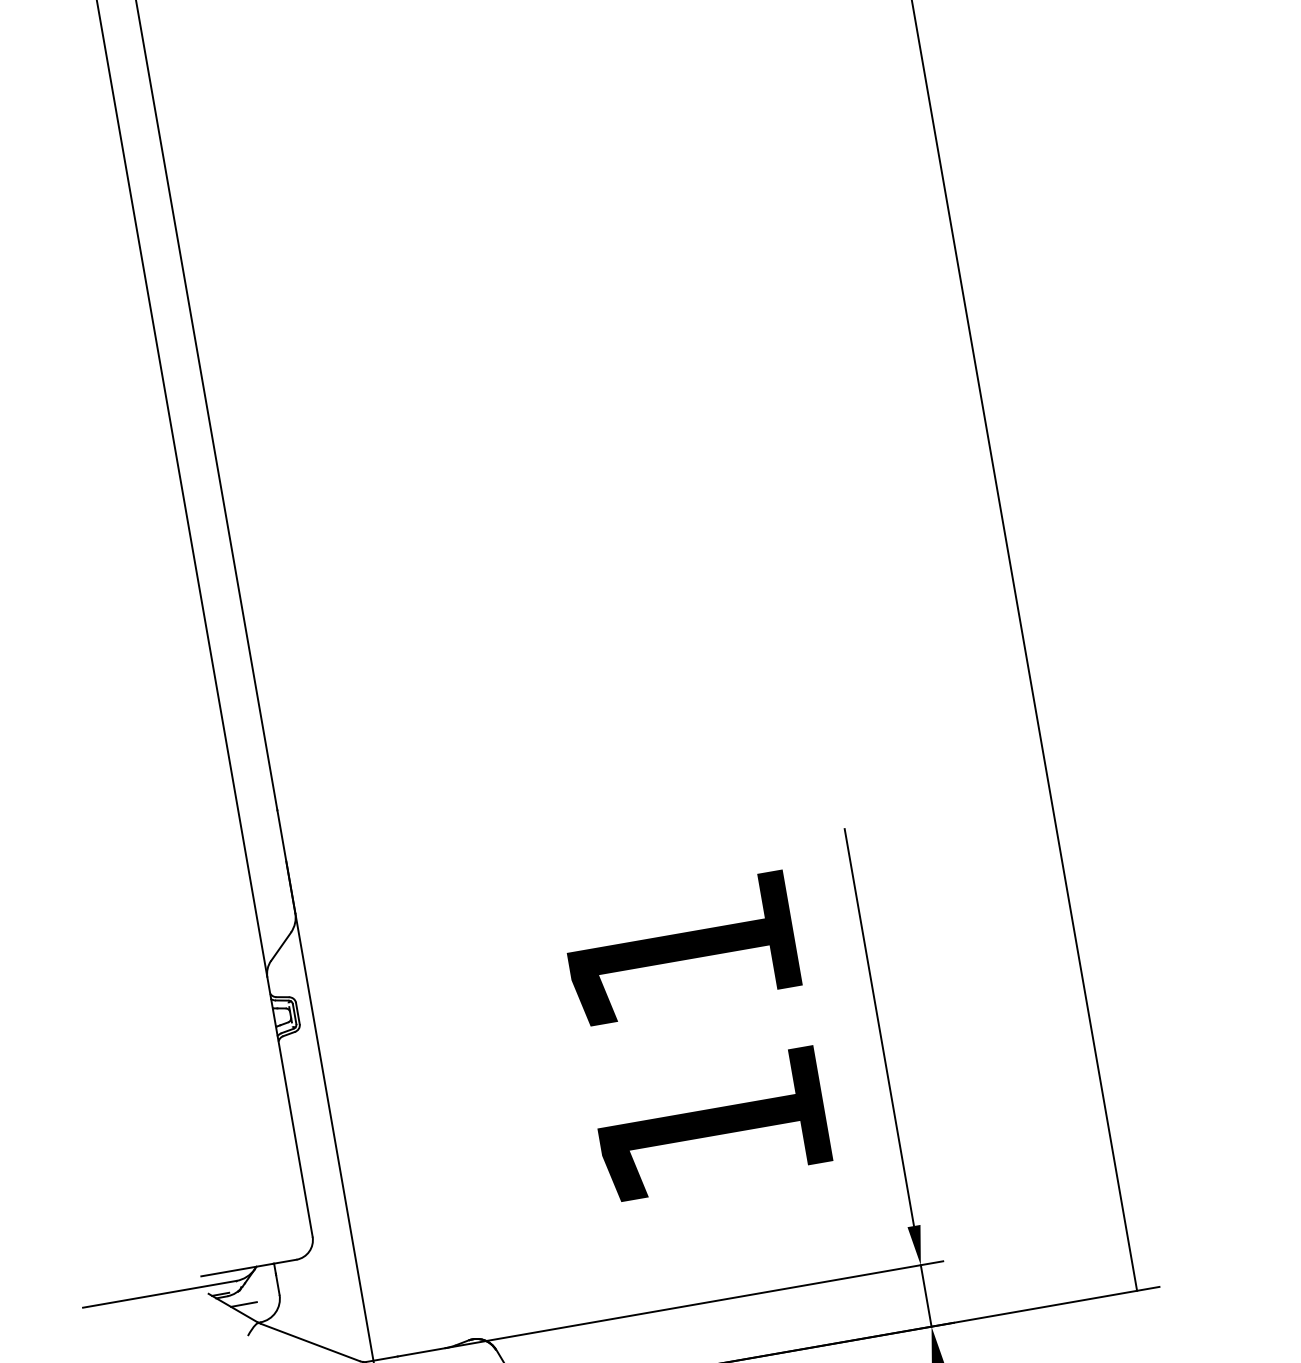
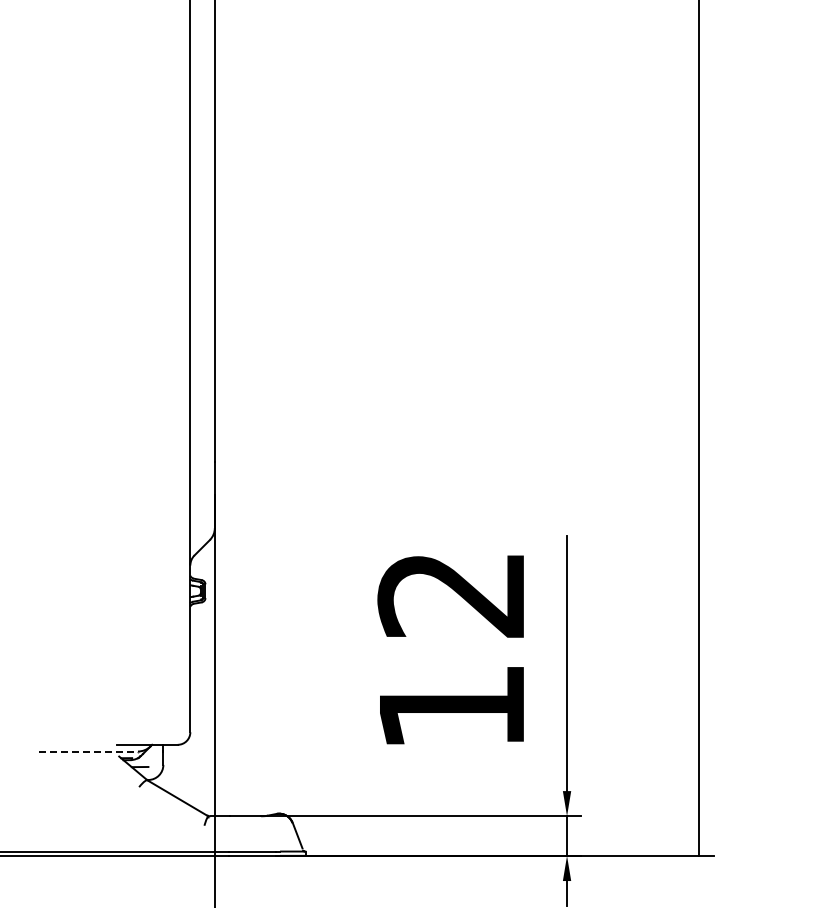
text: (679, 953) -> (450, 595), 11 -> 12
line: (161, 1294) -> (89, 751), solid -> dashed

